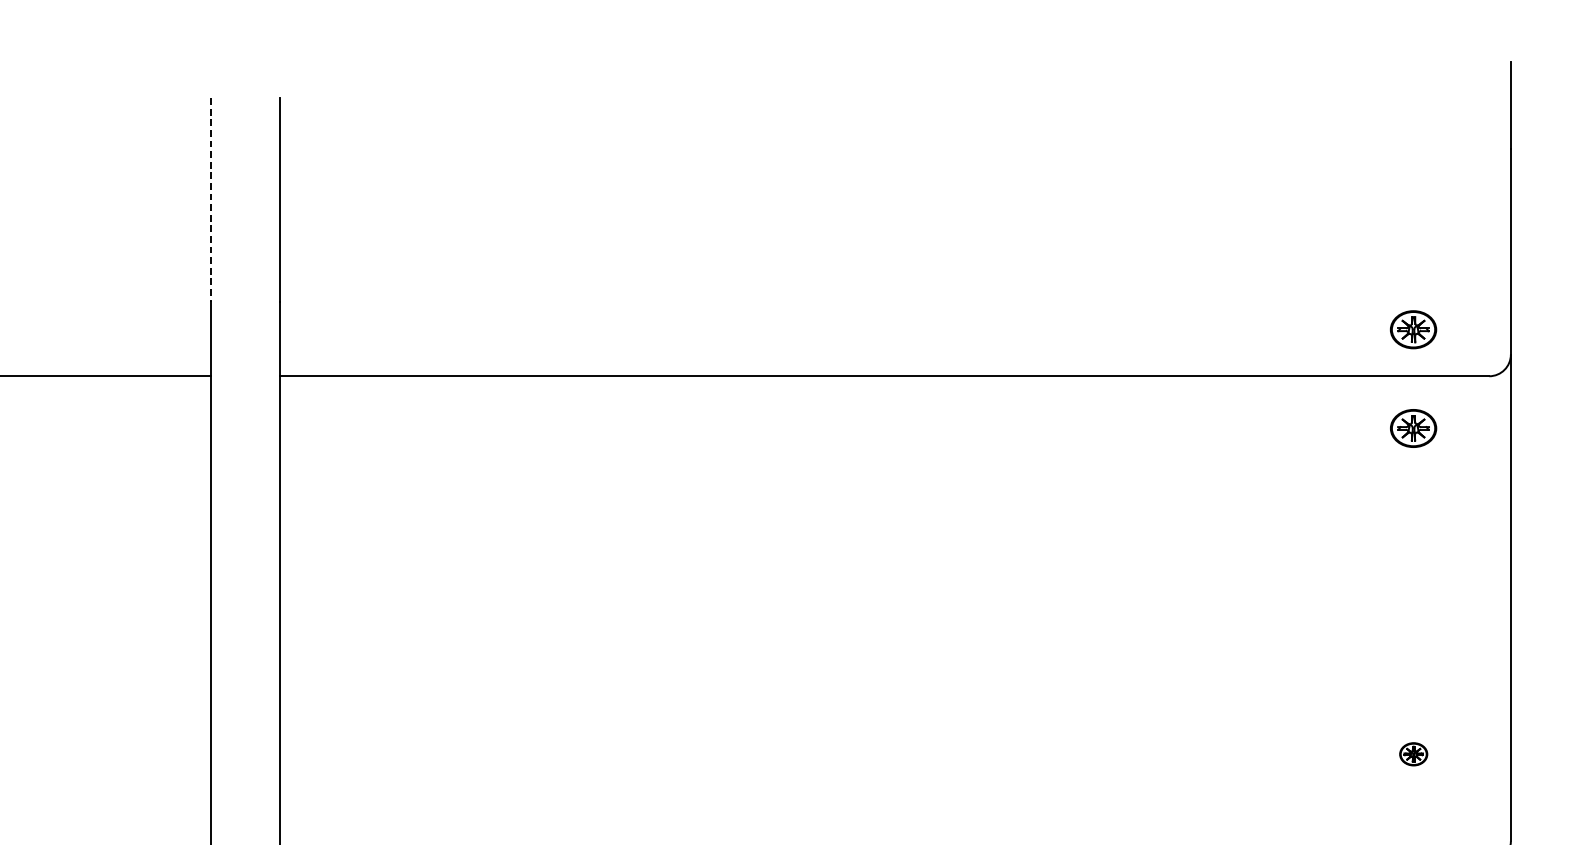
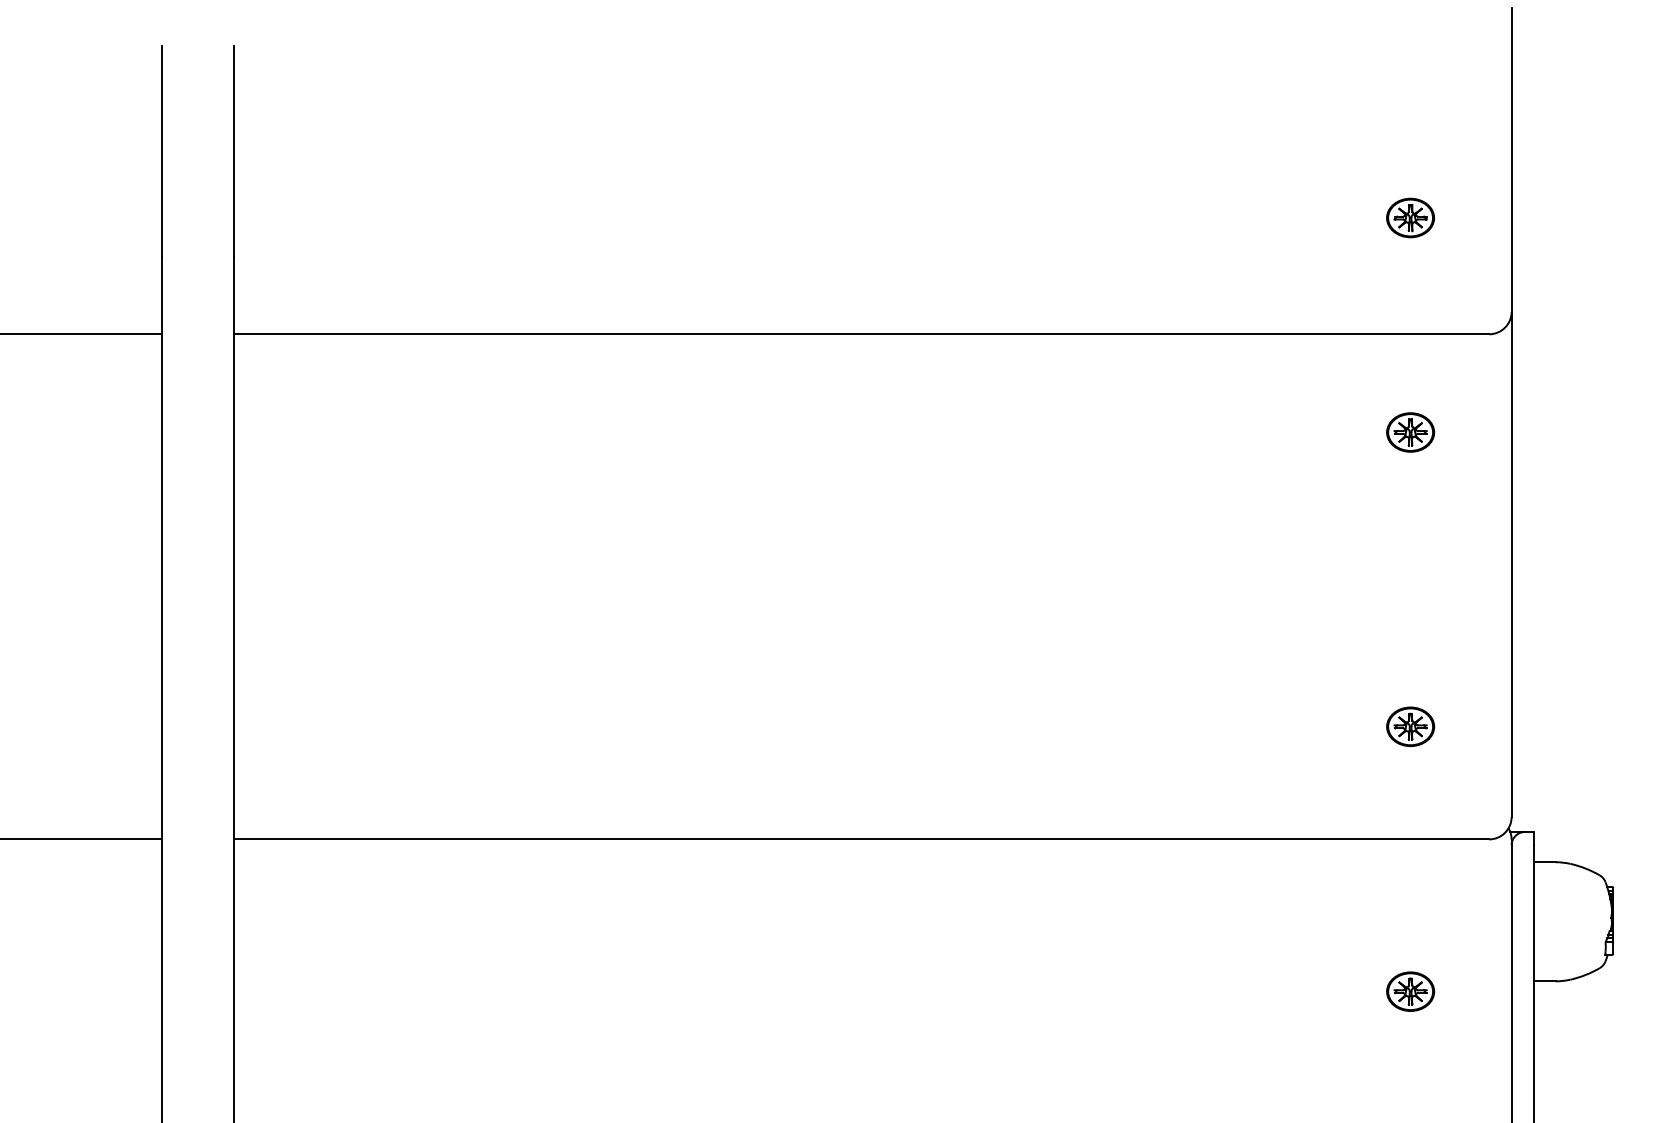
line: (210, 200) -> (162, 151), dashed -> solid
part: (1413, 329) -> (1410, 217), moved
part: (1413, 428) -> (1410, 432), moved
part: (1413, 754) -> (1410, 726), size x1.67

